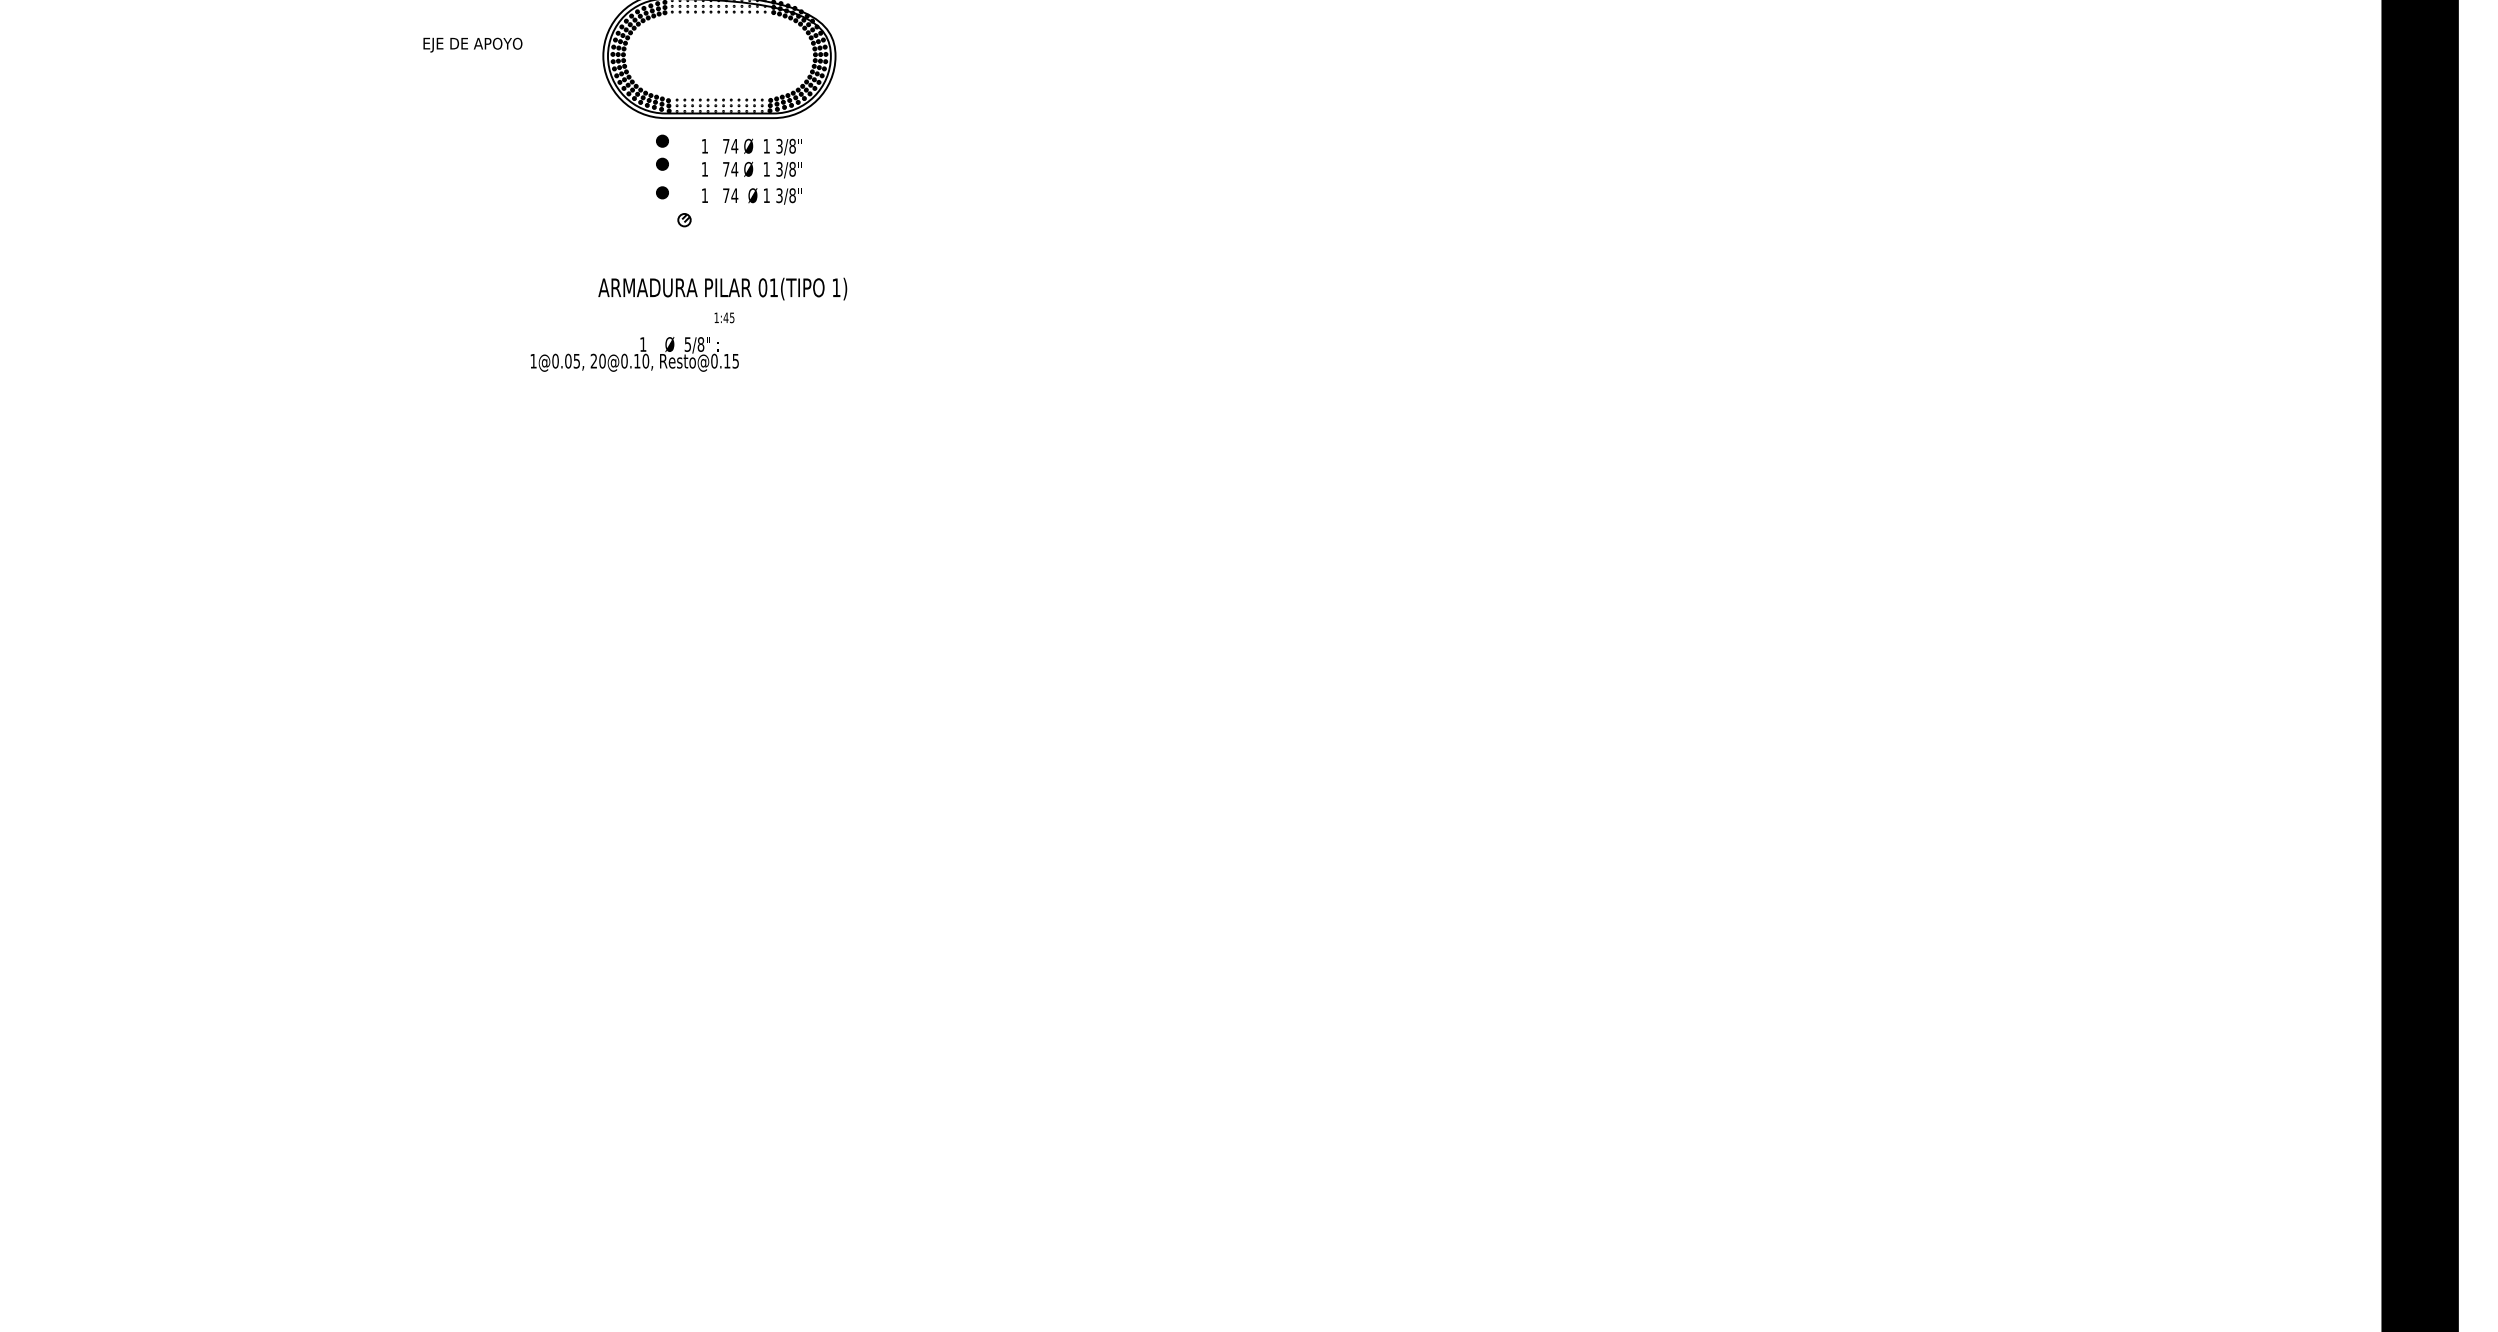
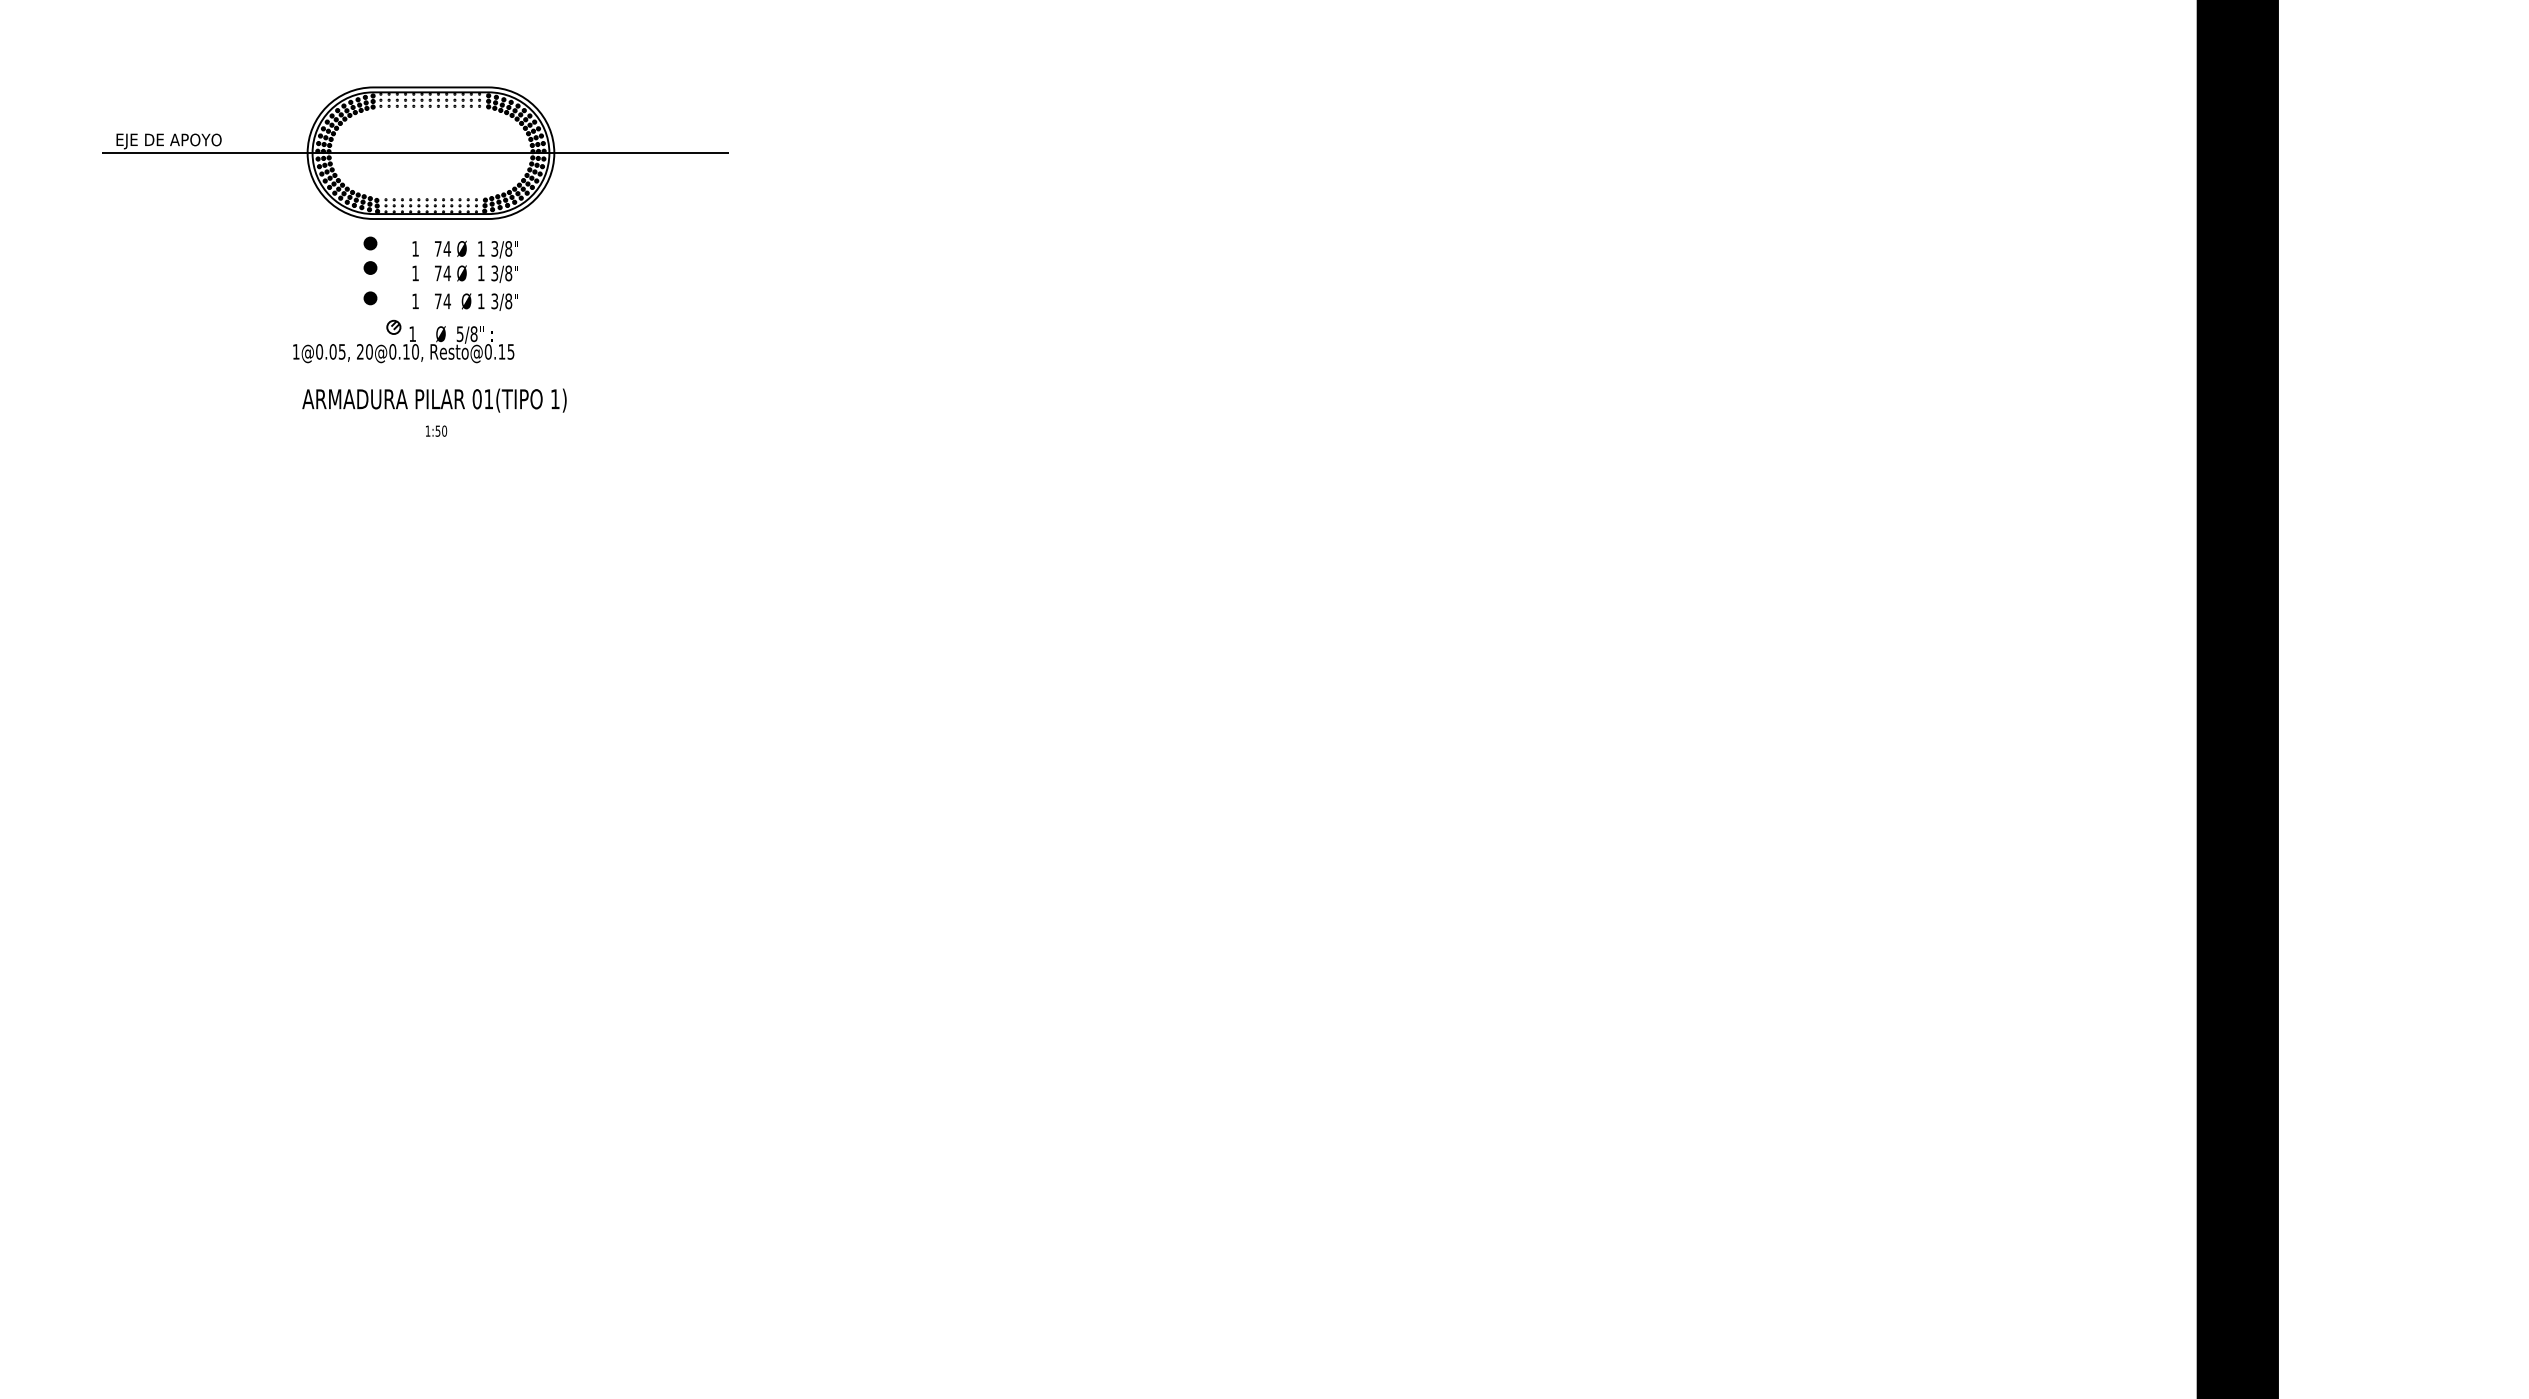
line: (704, 56) -> (415, 153), added
text: (728, 317) -> (440, 430), 1:45 -> 1:50
text: (634, 354) -> (403, 344), moved

